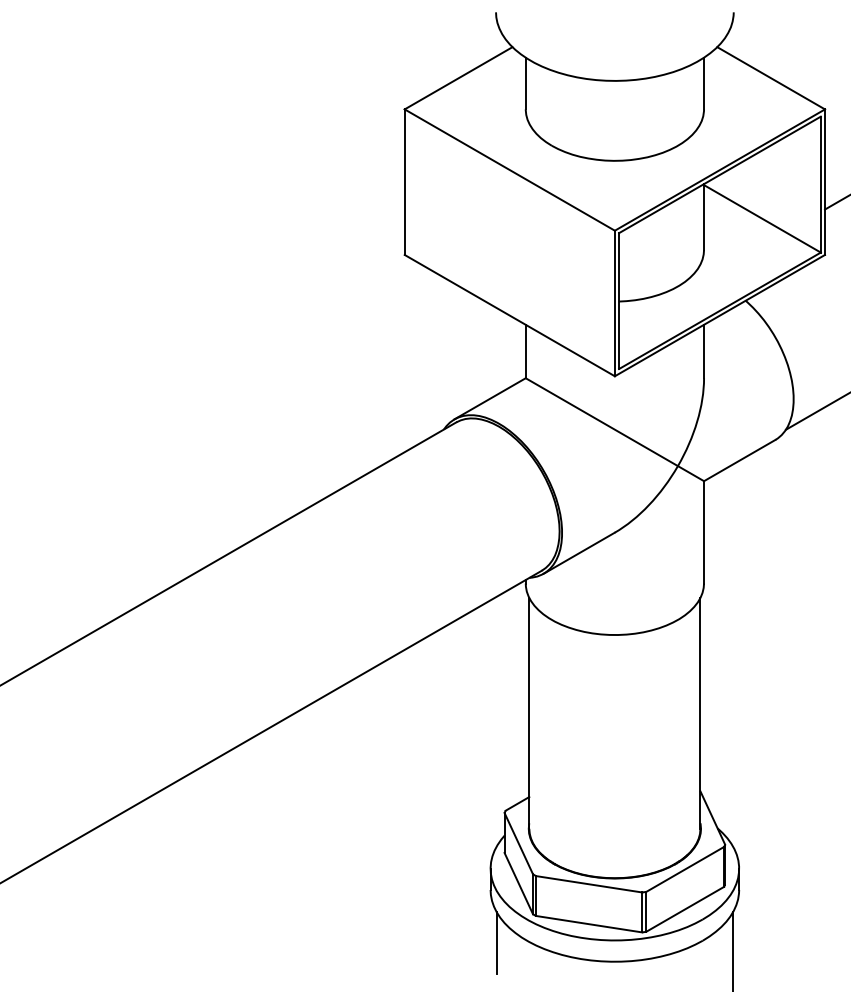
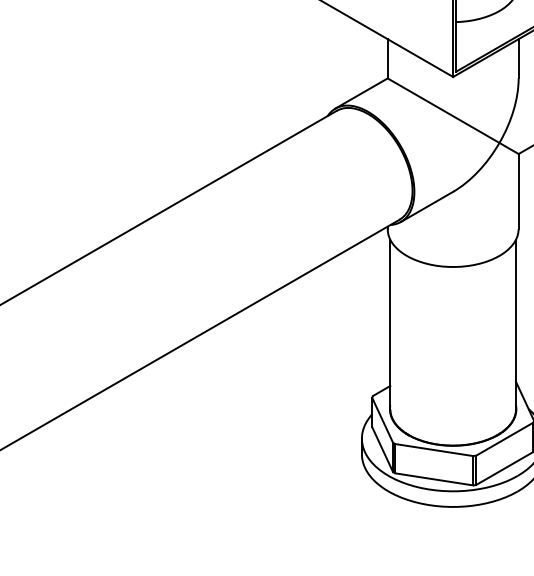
line: (496, 942) -> (366, 492), removed

